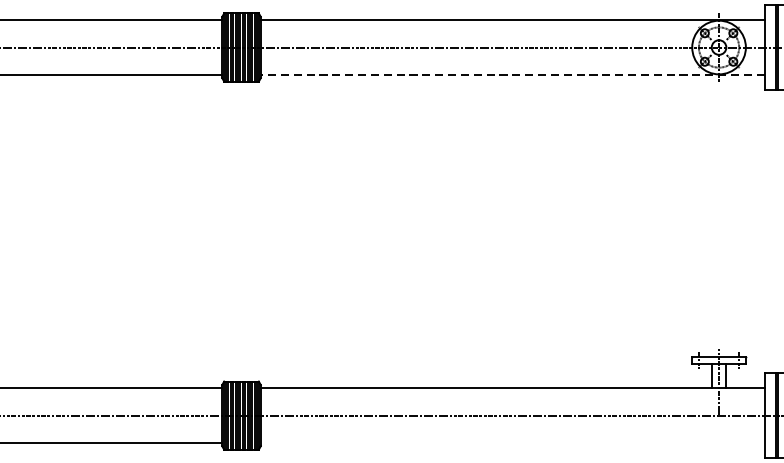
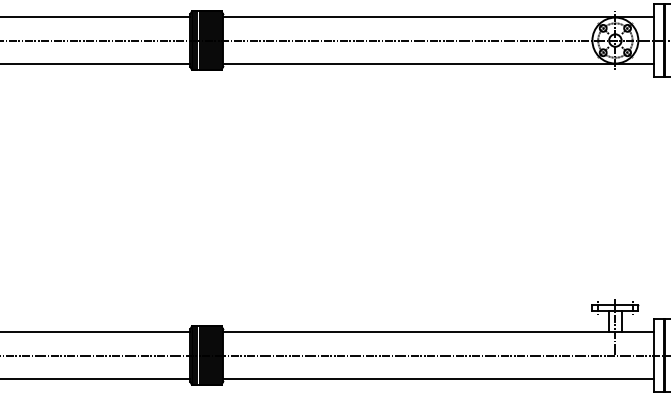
line: (512, 74) -> (438, 63), dashed -> solid
line: (512, 442) -> (438, 378), added

